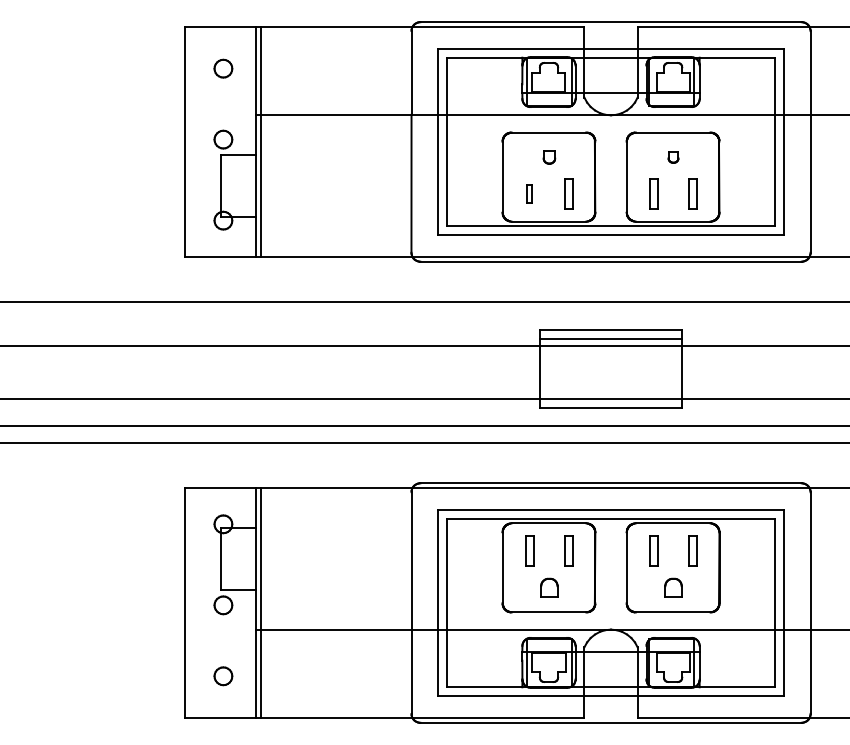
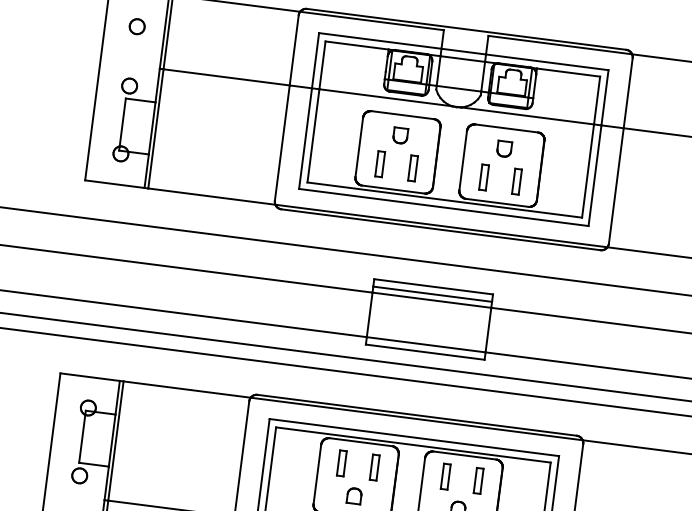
part: (549, 157) -> (400, 135), size x1.43
part: (673, 157) -> (504, 149), size x1.67
part: (529, 193) -> (380, 163), size x1.67

